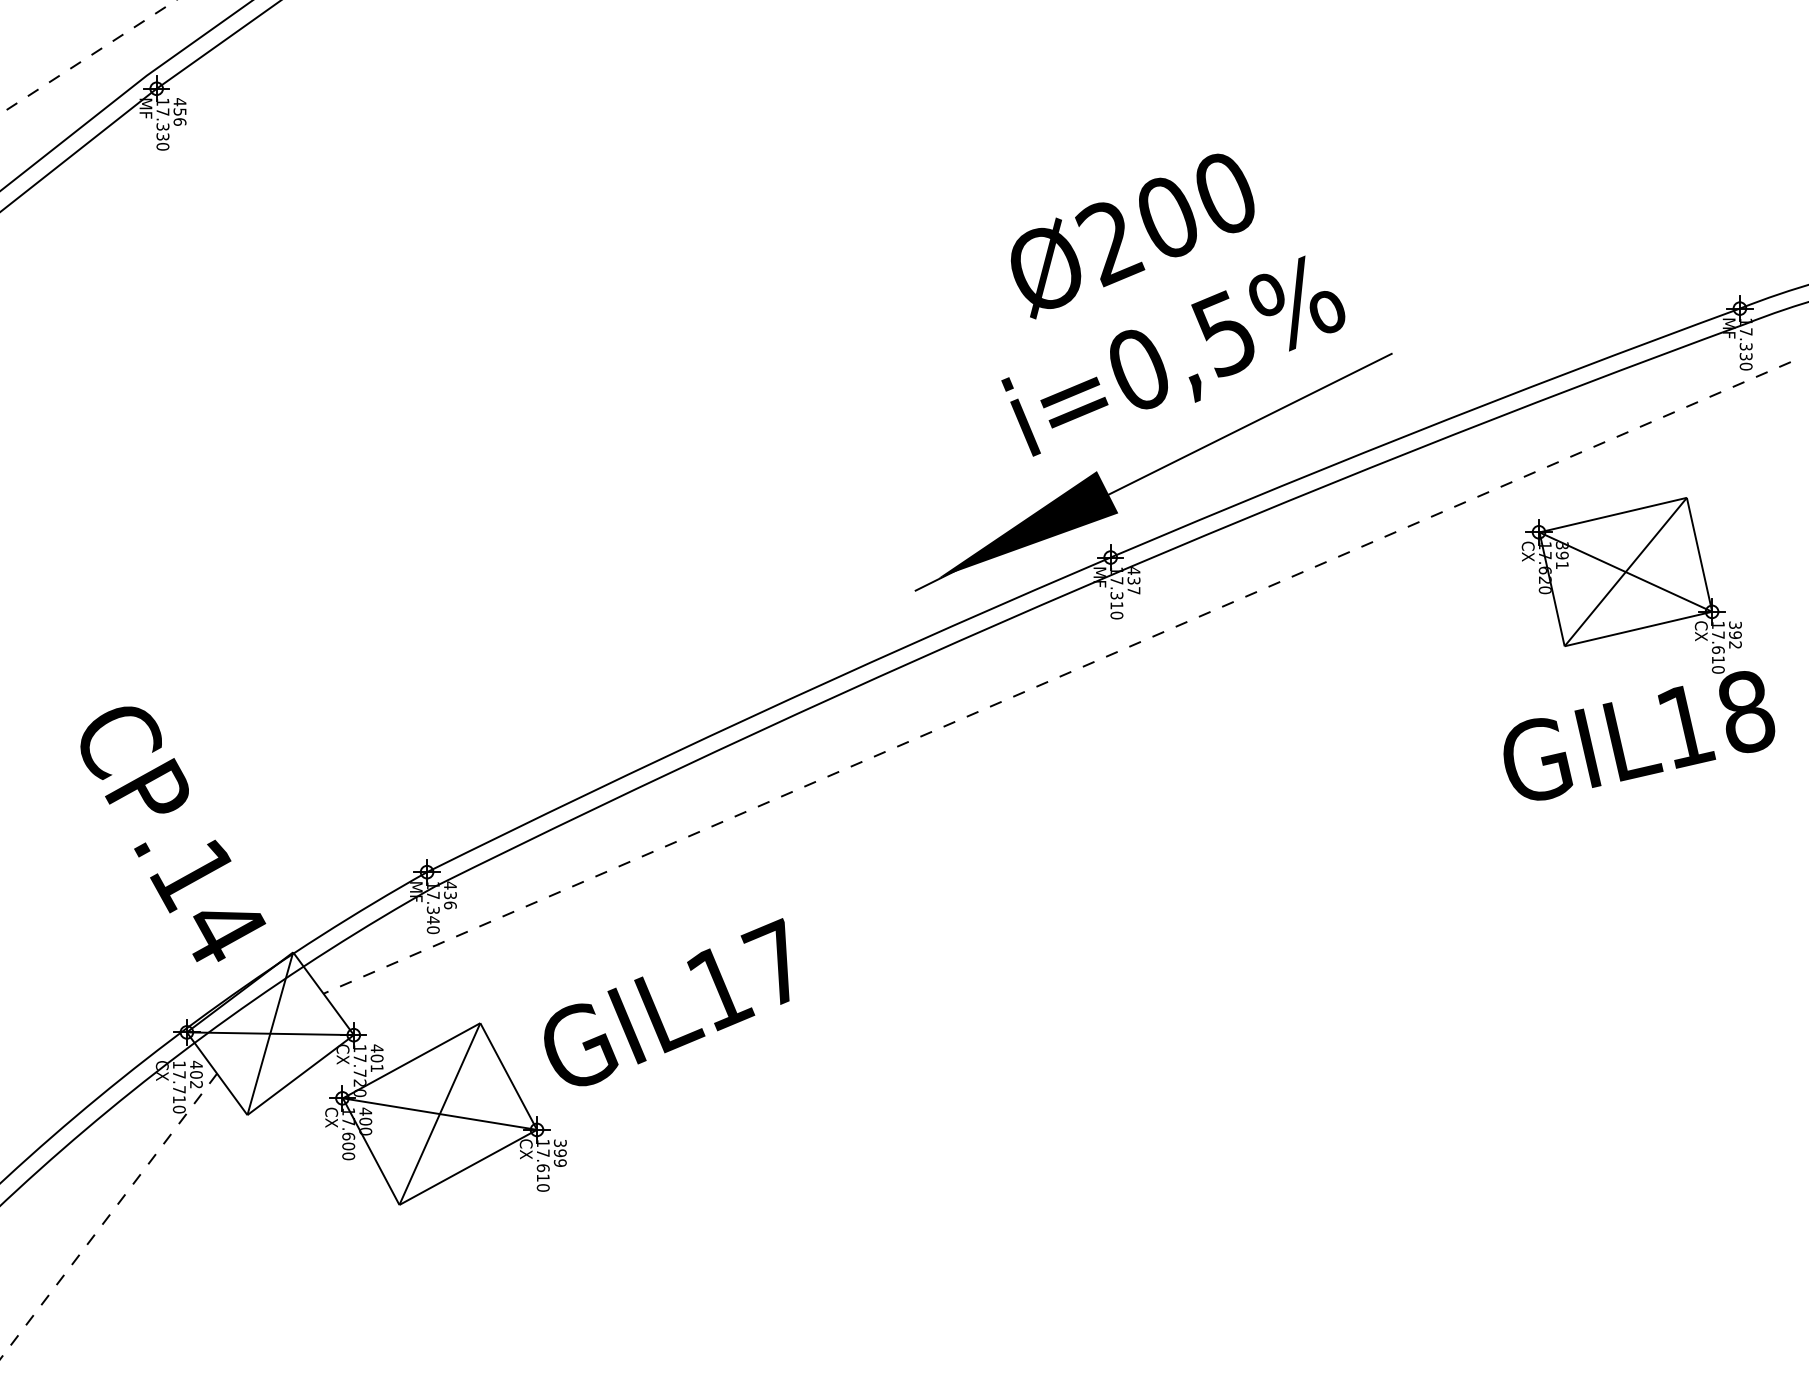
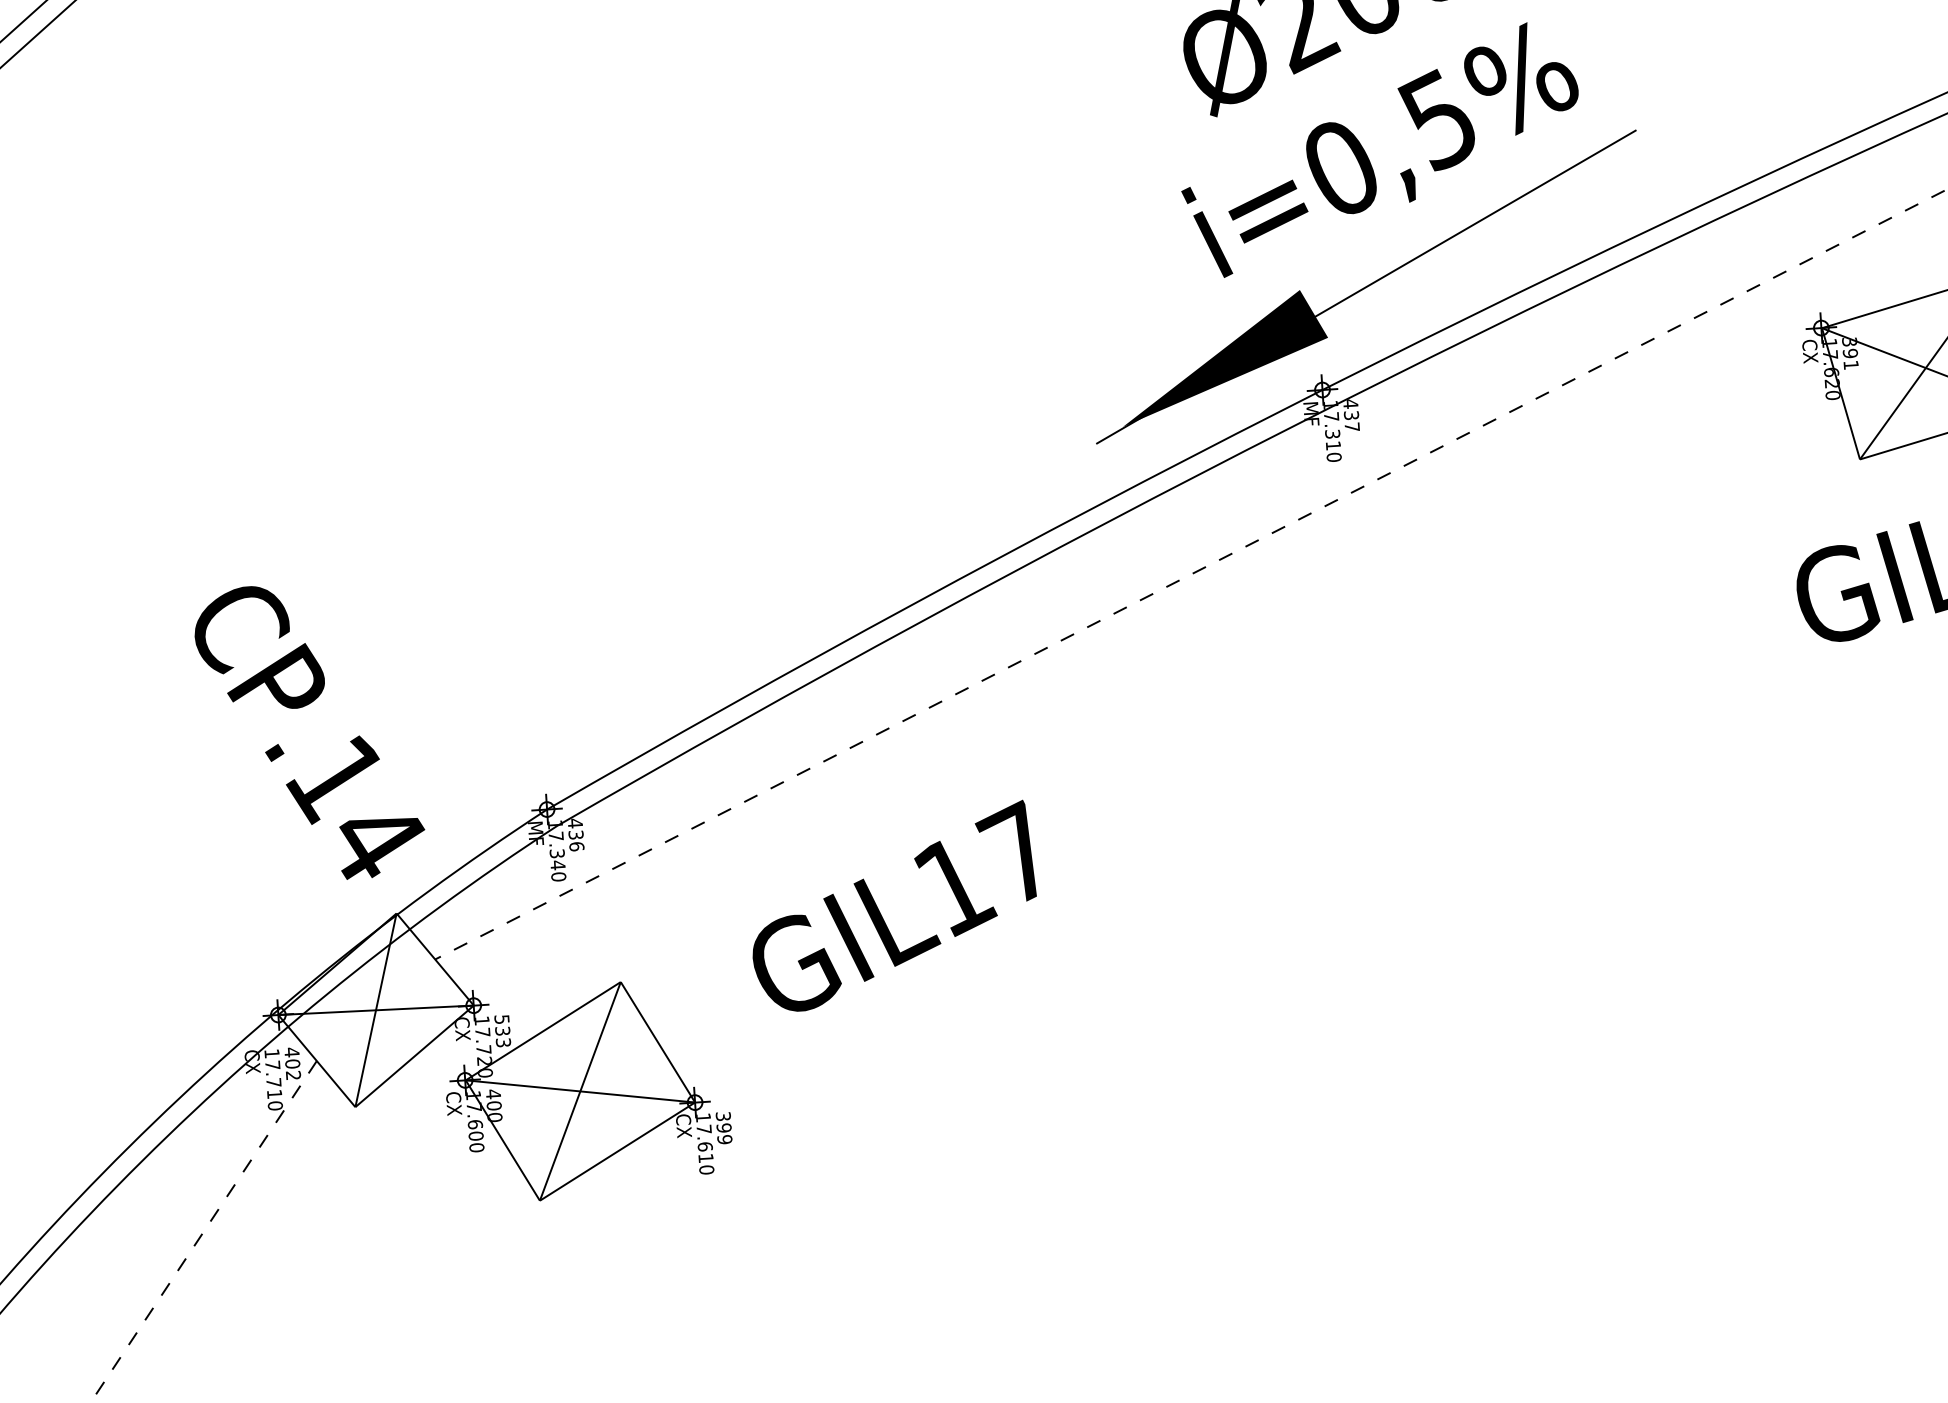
text: (173, 833) -> (310, 731), moved
text: (666, 1002) -> (893, 907), moved
text: (376, 1058) -> (502, 1031), 401 -> 533

